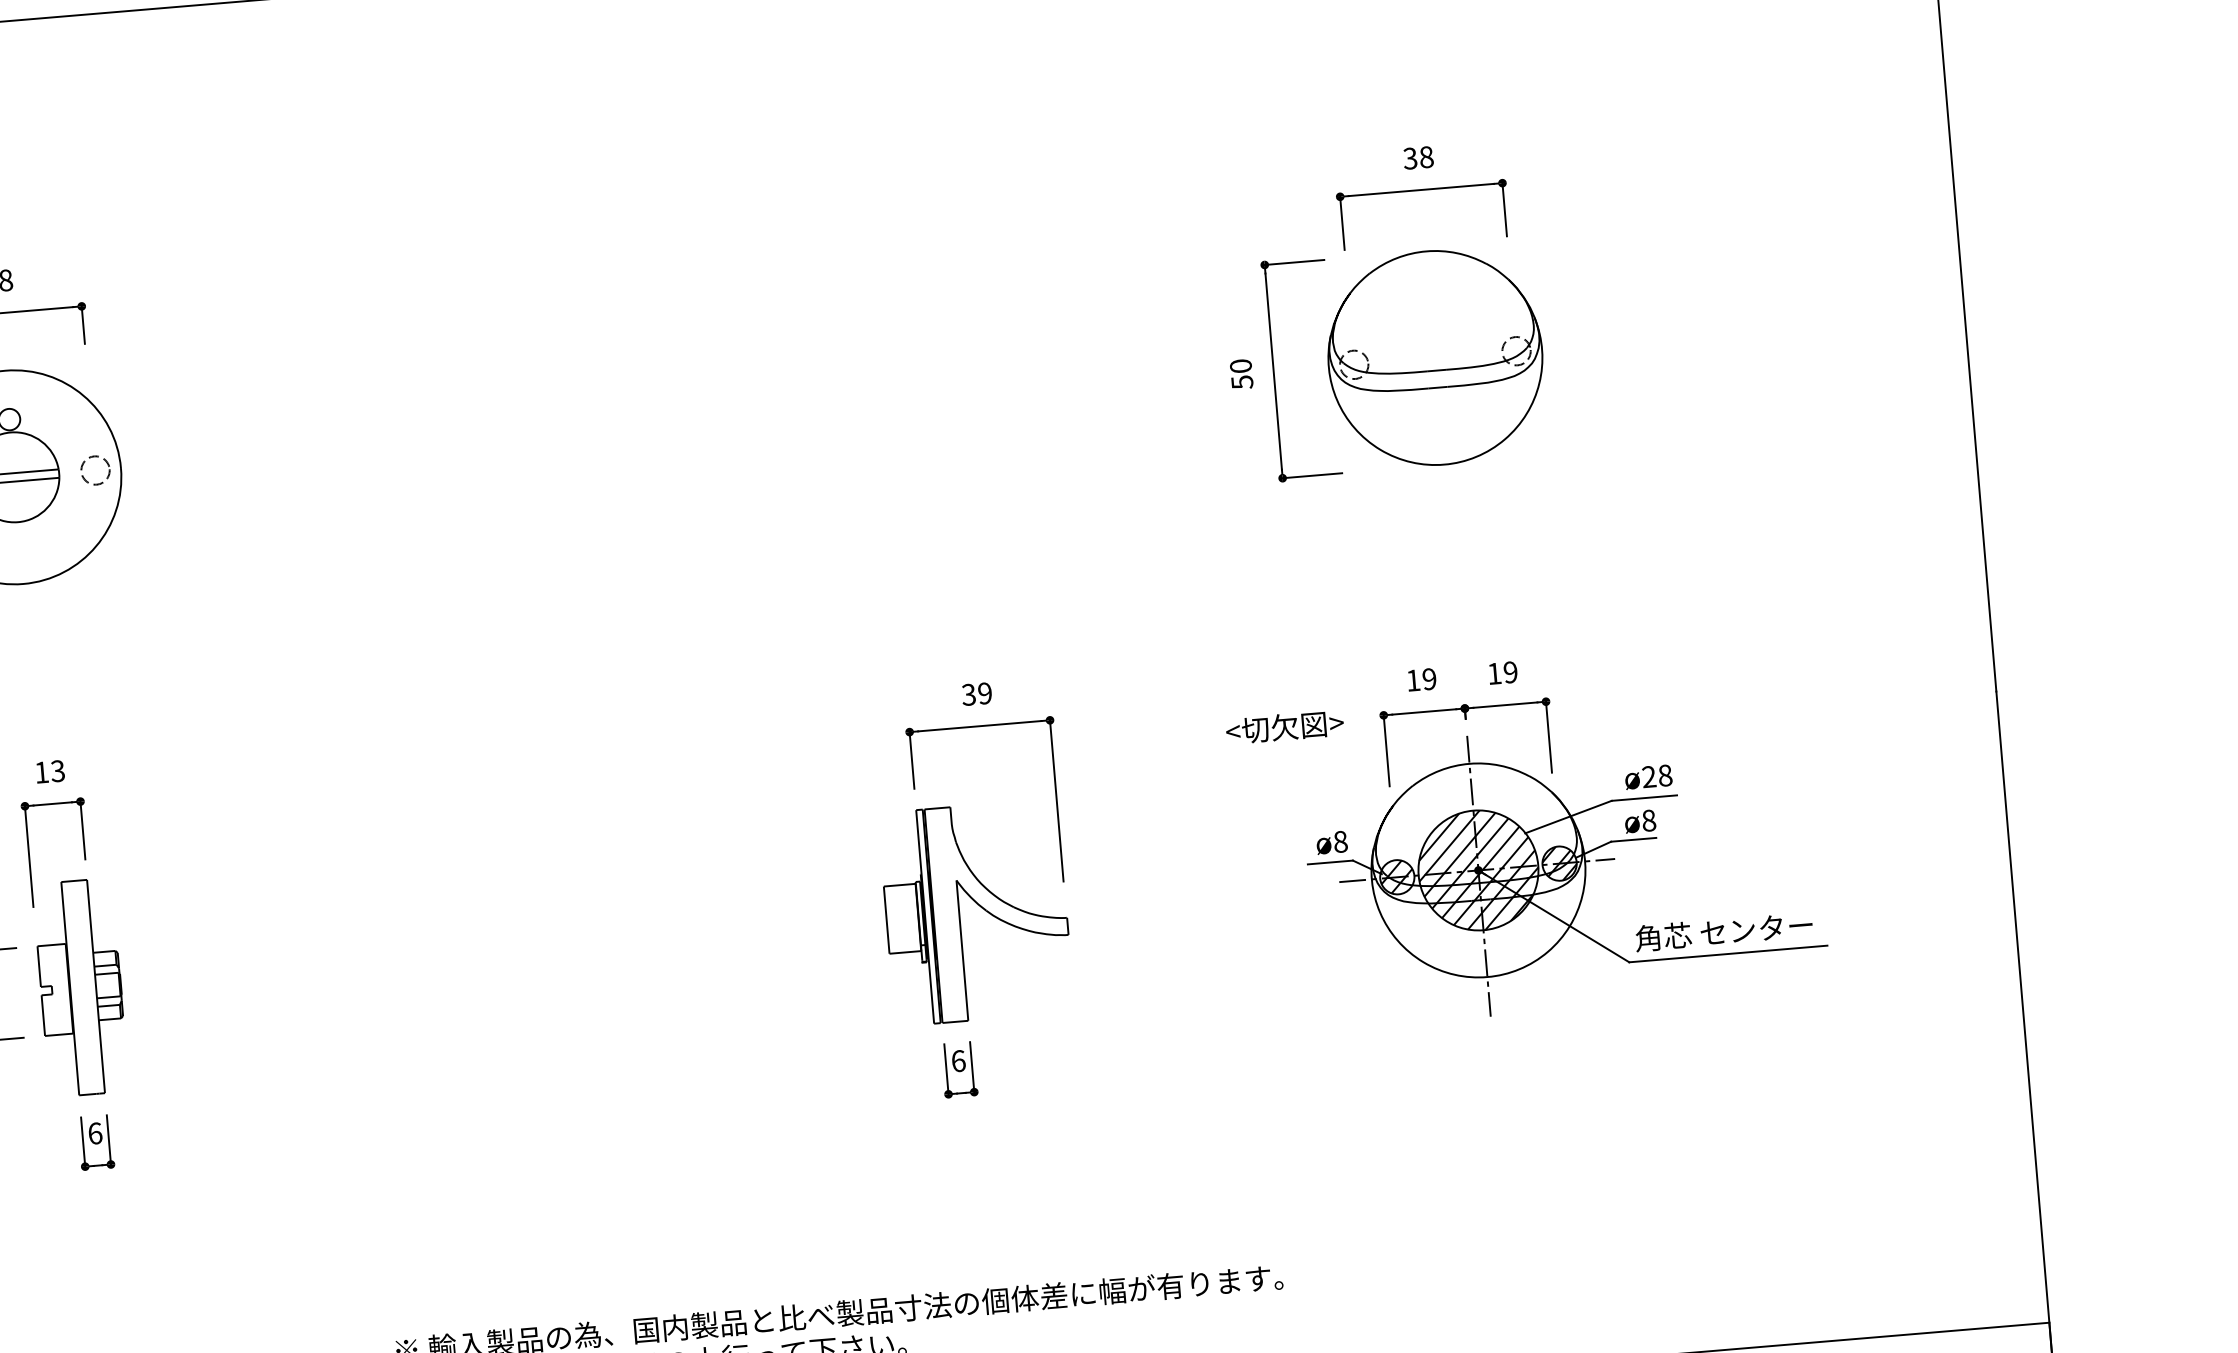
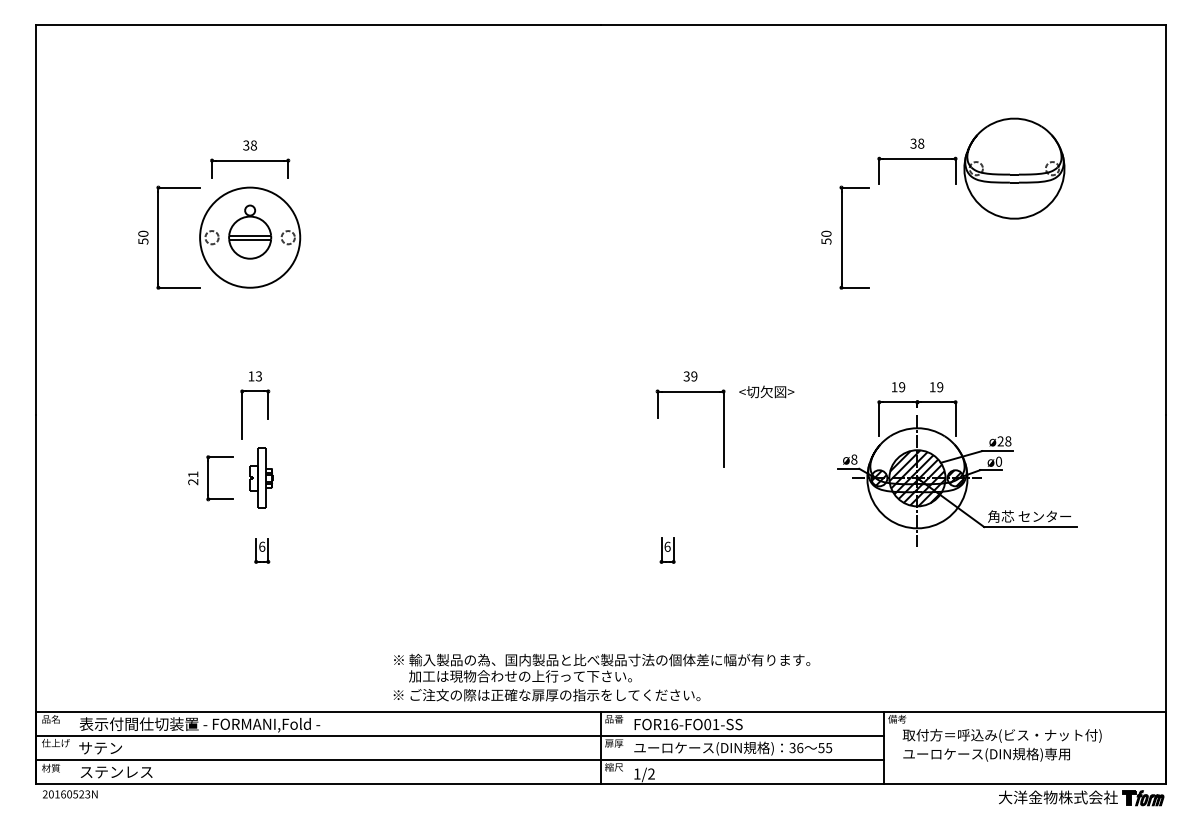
part: (1435, 357) -> (1014, 168), moved
text: (1284, 726) -> (766, 391), moved
text: (1648, 820) -> (998, 461), ø8 -> ø0
part: (975, 910) -> (681, 477), removed
part: (81, 986) -> (261, 477), size x0.6

